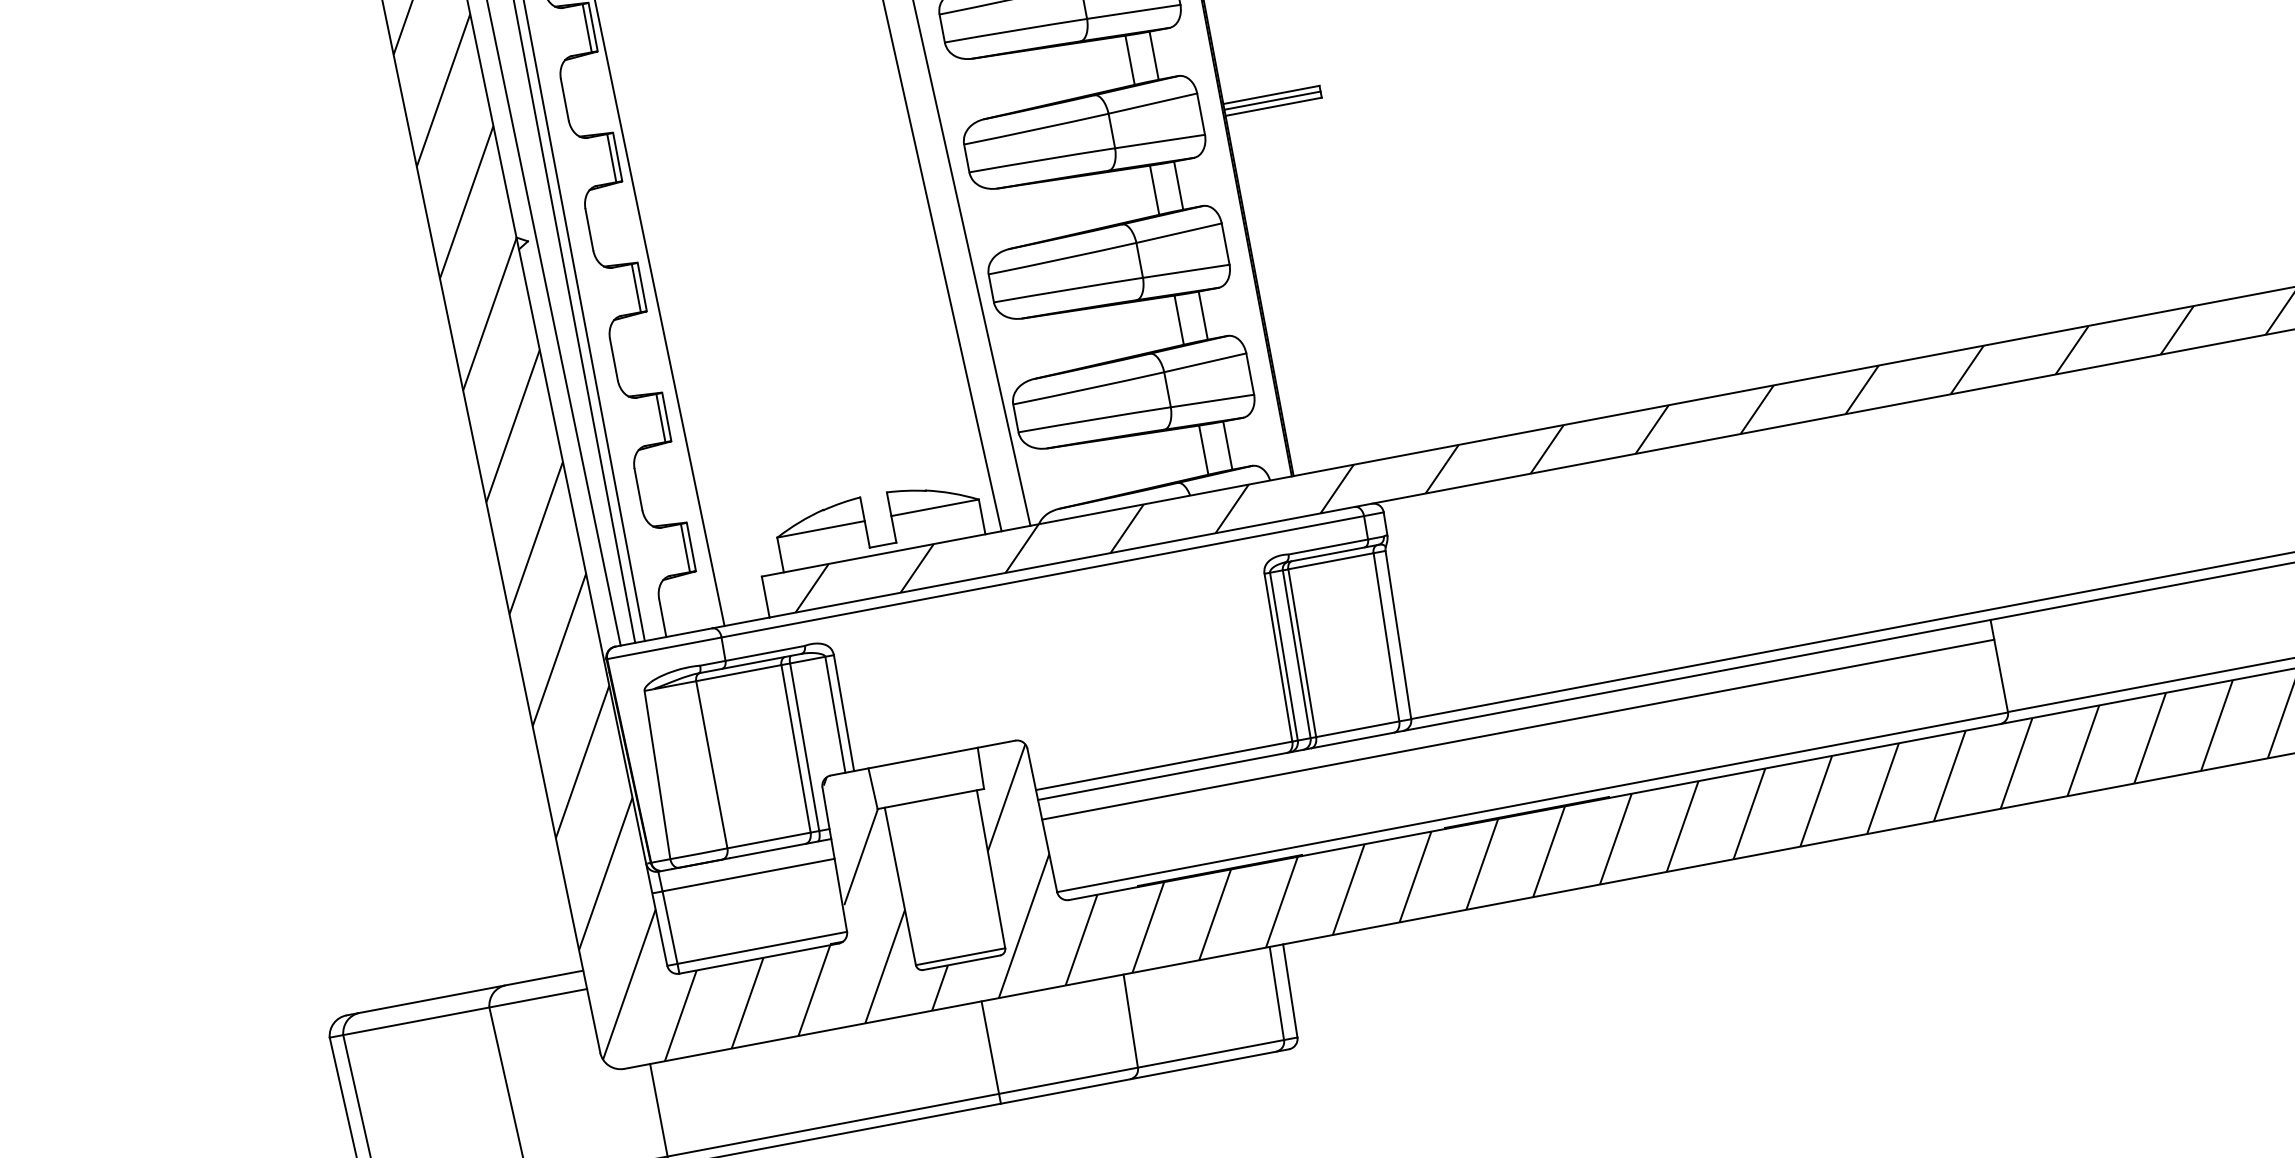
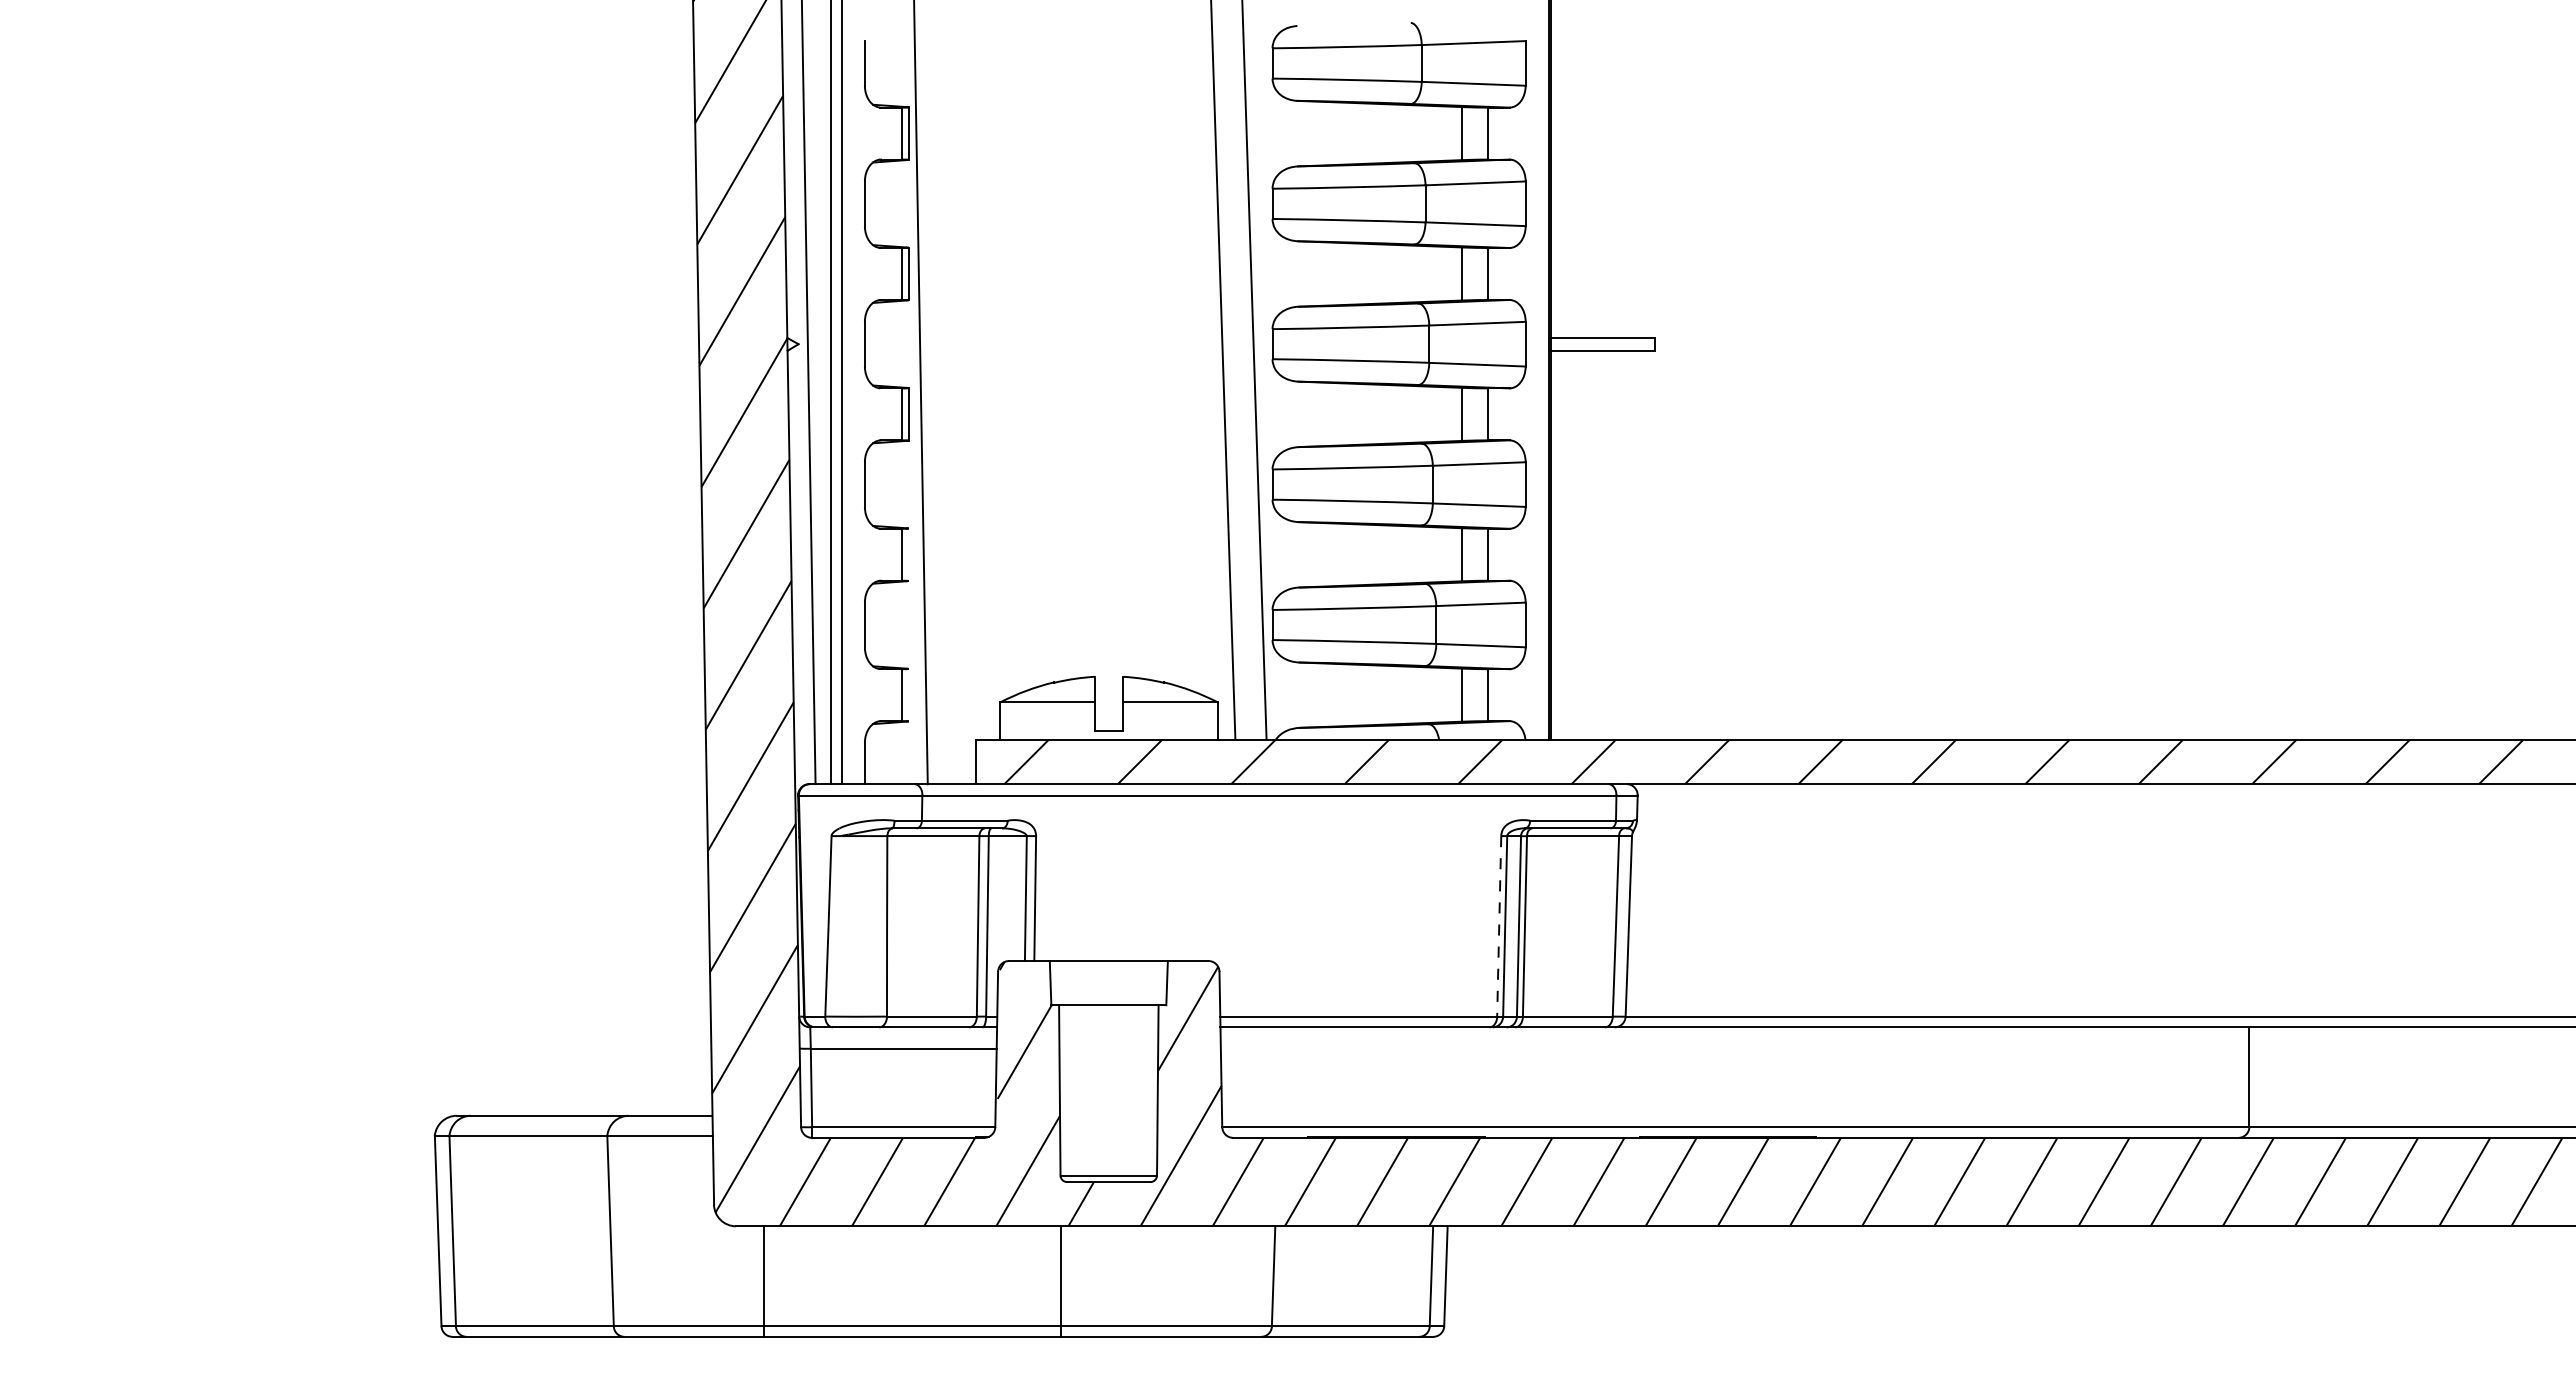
line: (1272, 101) -> (1602, 344), removed
line: (666, 416) -> (908, 554), removed
line: (691, 546) -> (908, 694), removed
line: (1278, 657) -> (1499, 926), solid -> dashed
line: (1517, 729) -> (1734, 1048), removed
line: (990, 1052) -> (1060, 1281), moved

